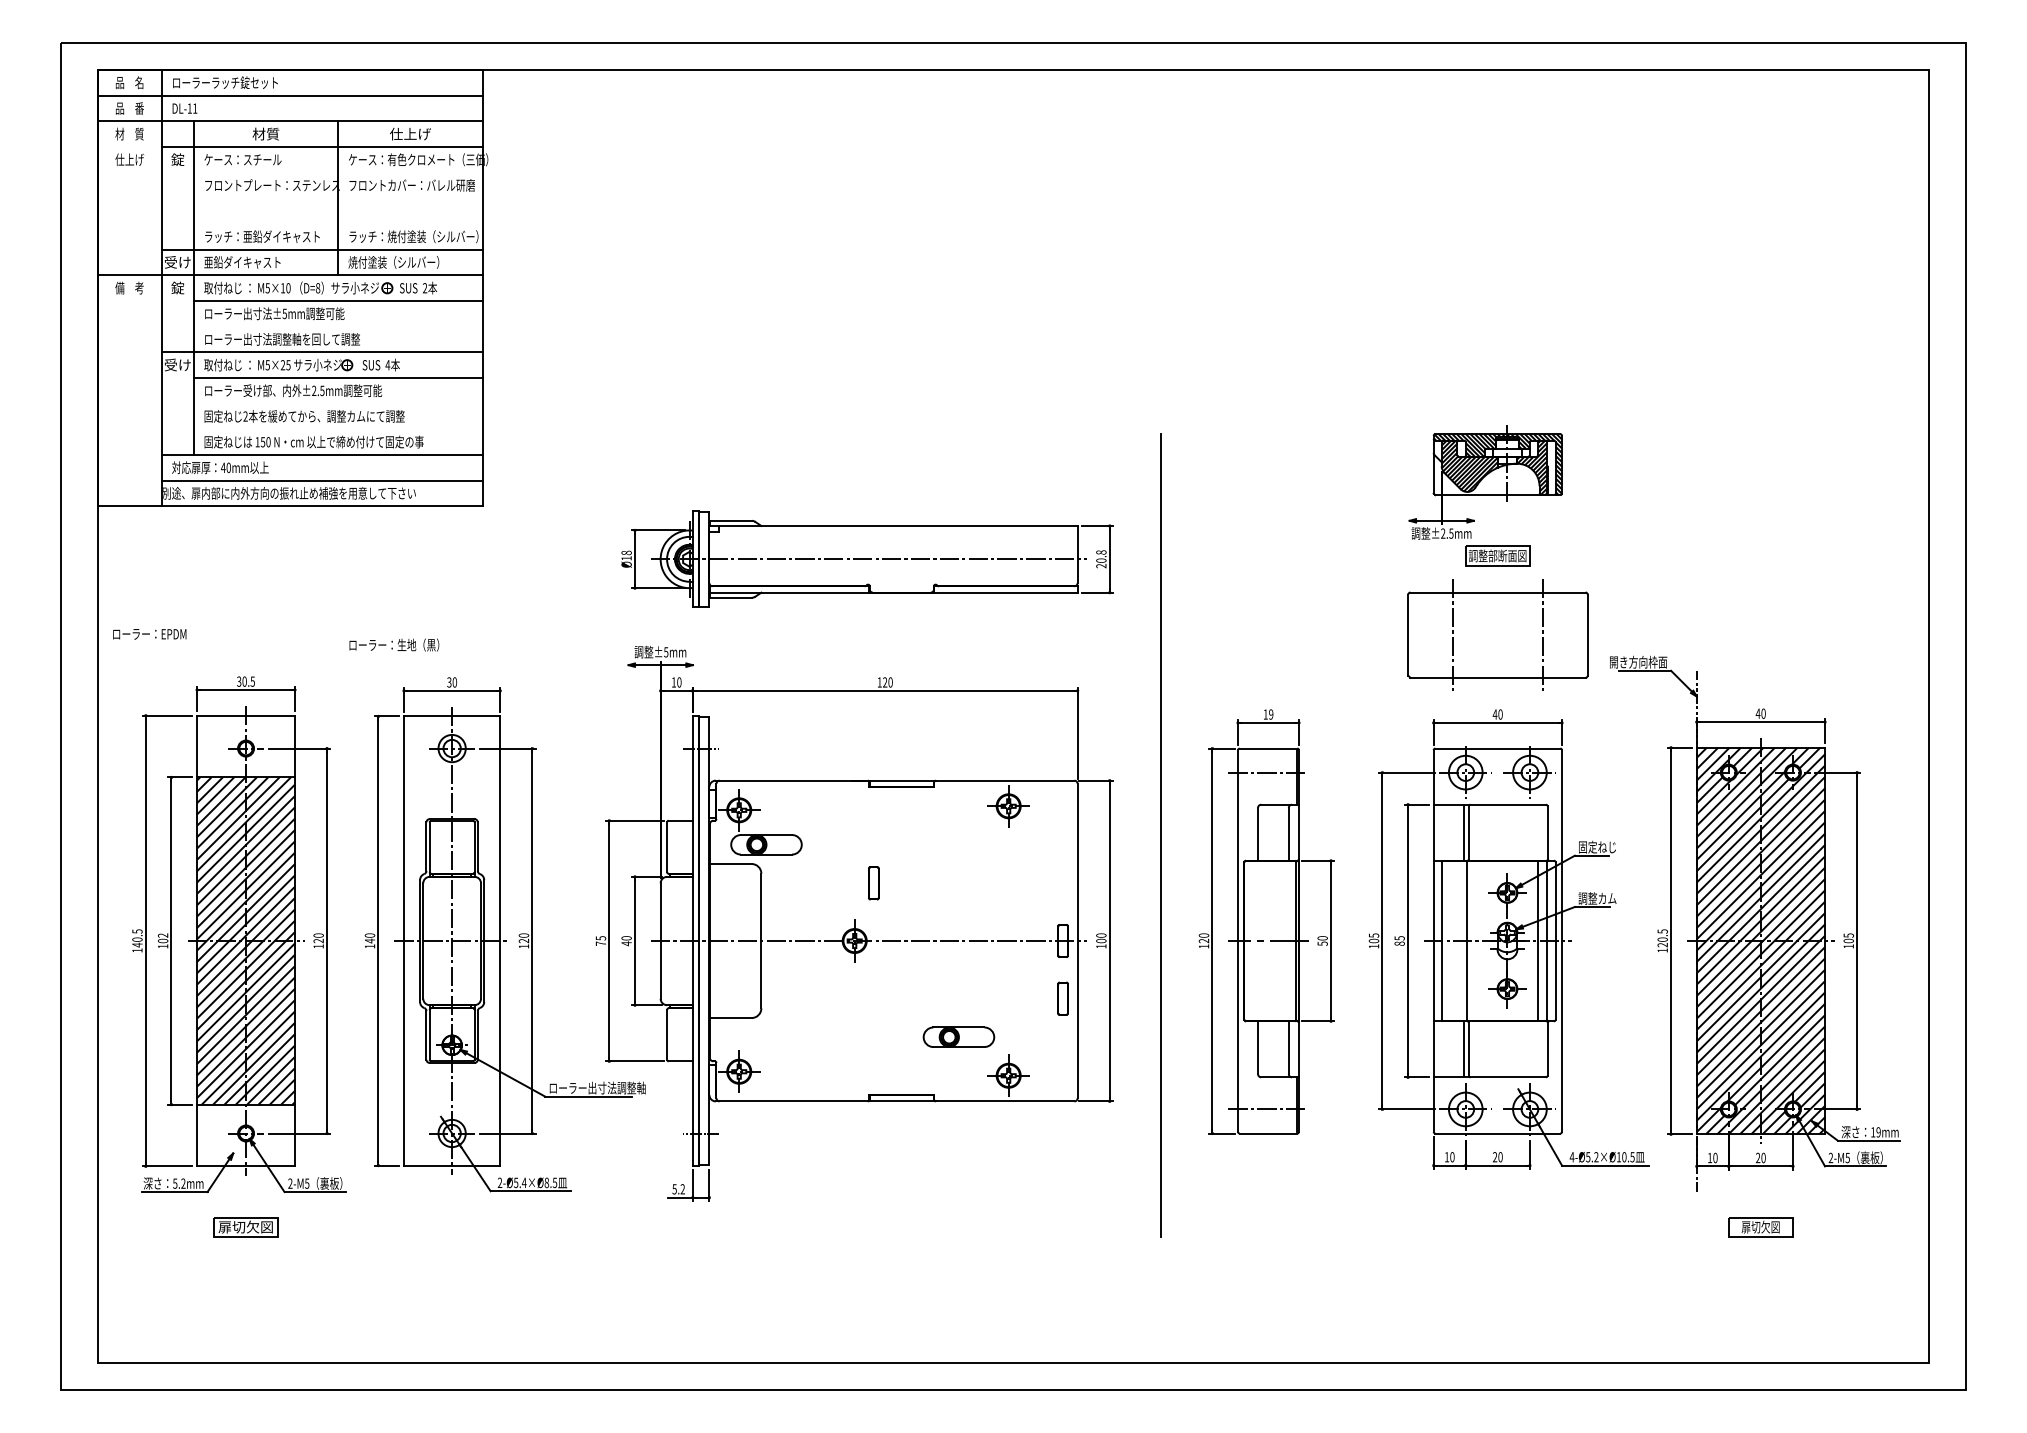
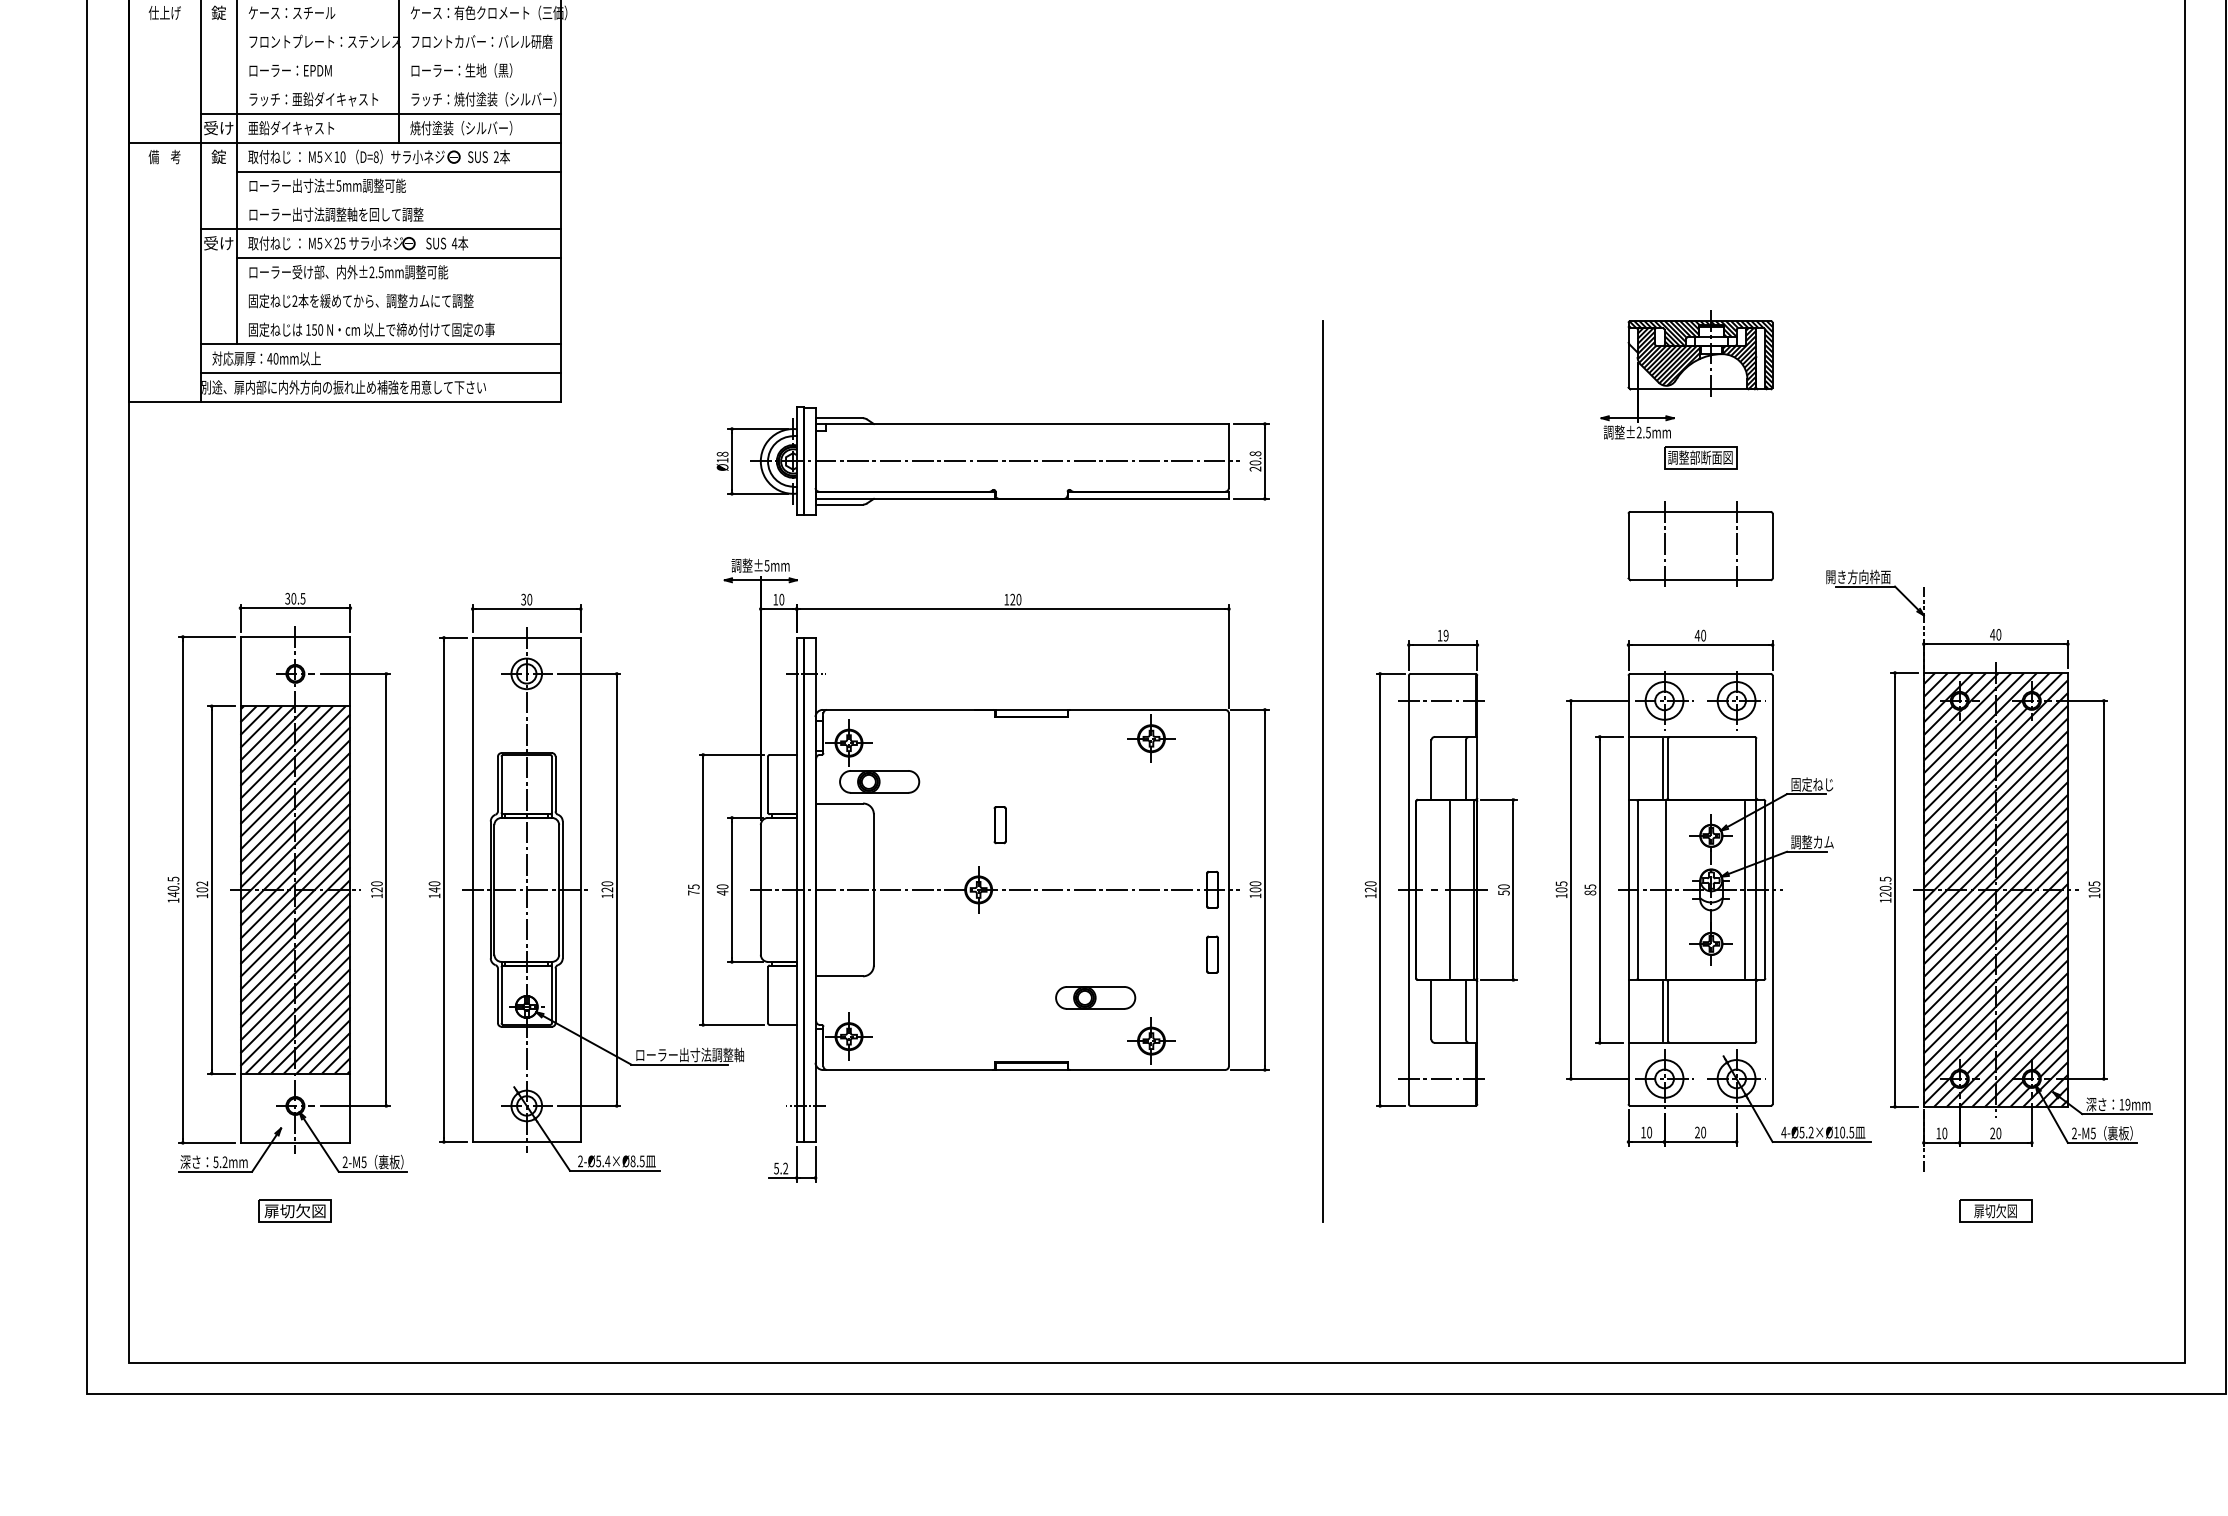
part: (1497, 633) -> (1700, 544), size x0.71
text: (149, 634) -> (290, 71), moved
text: (394, 644) -> (462, 69), moved
line: (1274, 940) -> (1449, 889), added

